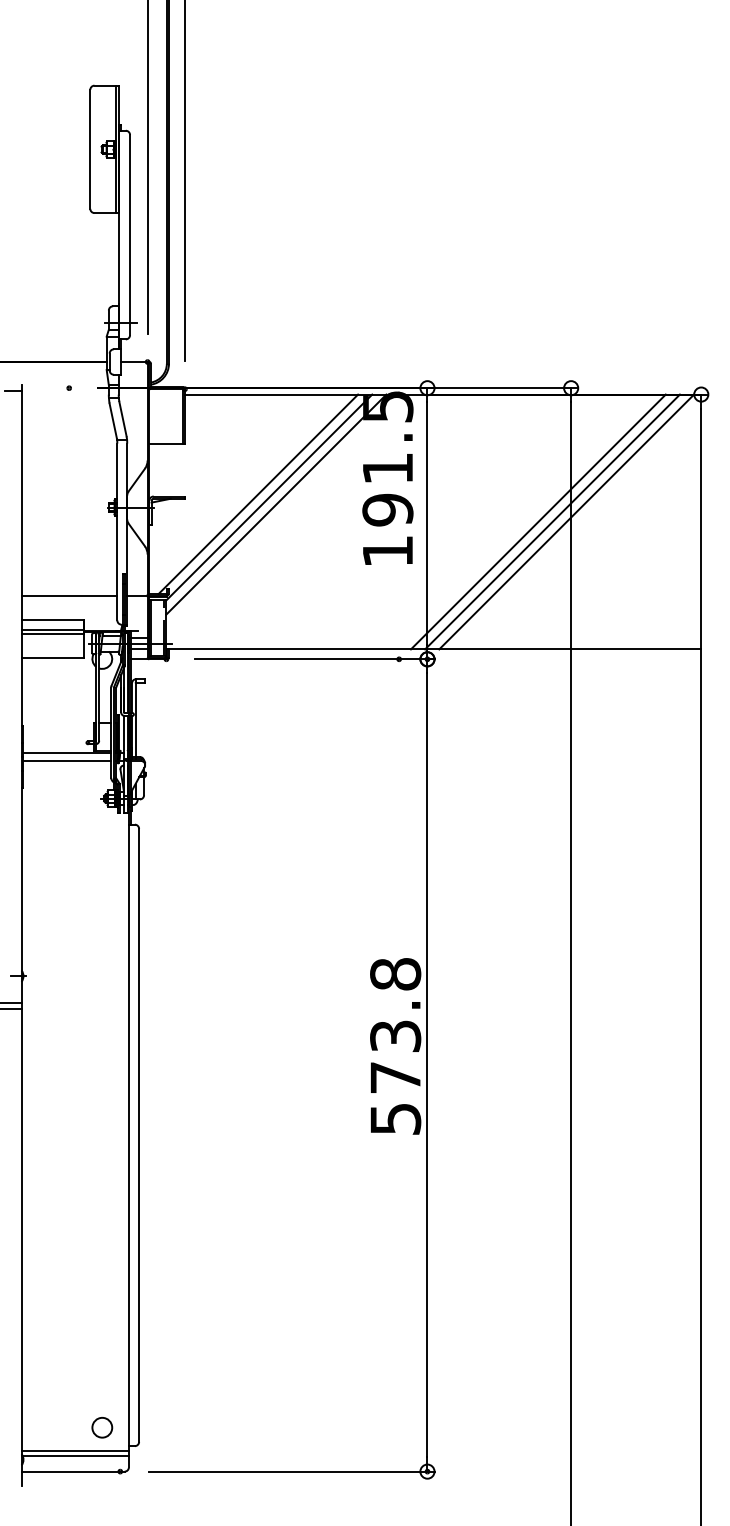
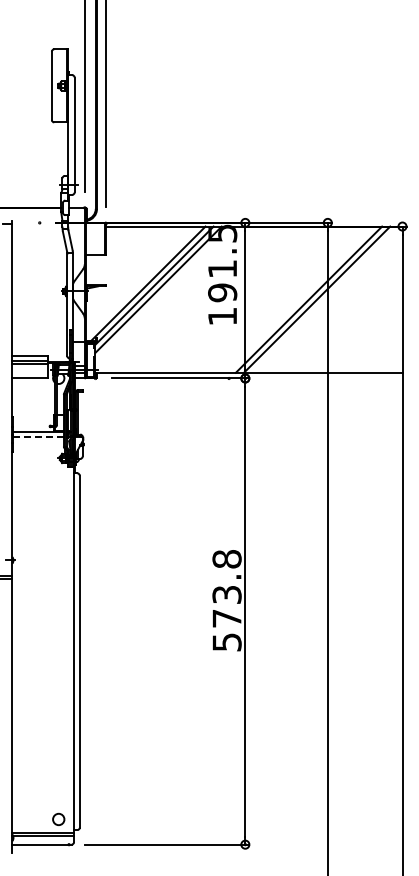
line: (567, 521) -> (325, 299), removed
line: (68, 594) -> (39, 341), removed
line: (68, 760) -> (39, 436), solid -> dashed

